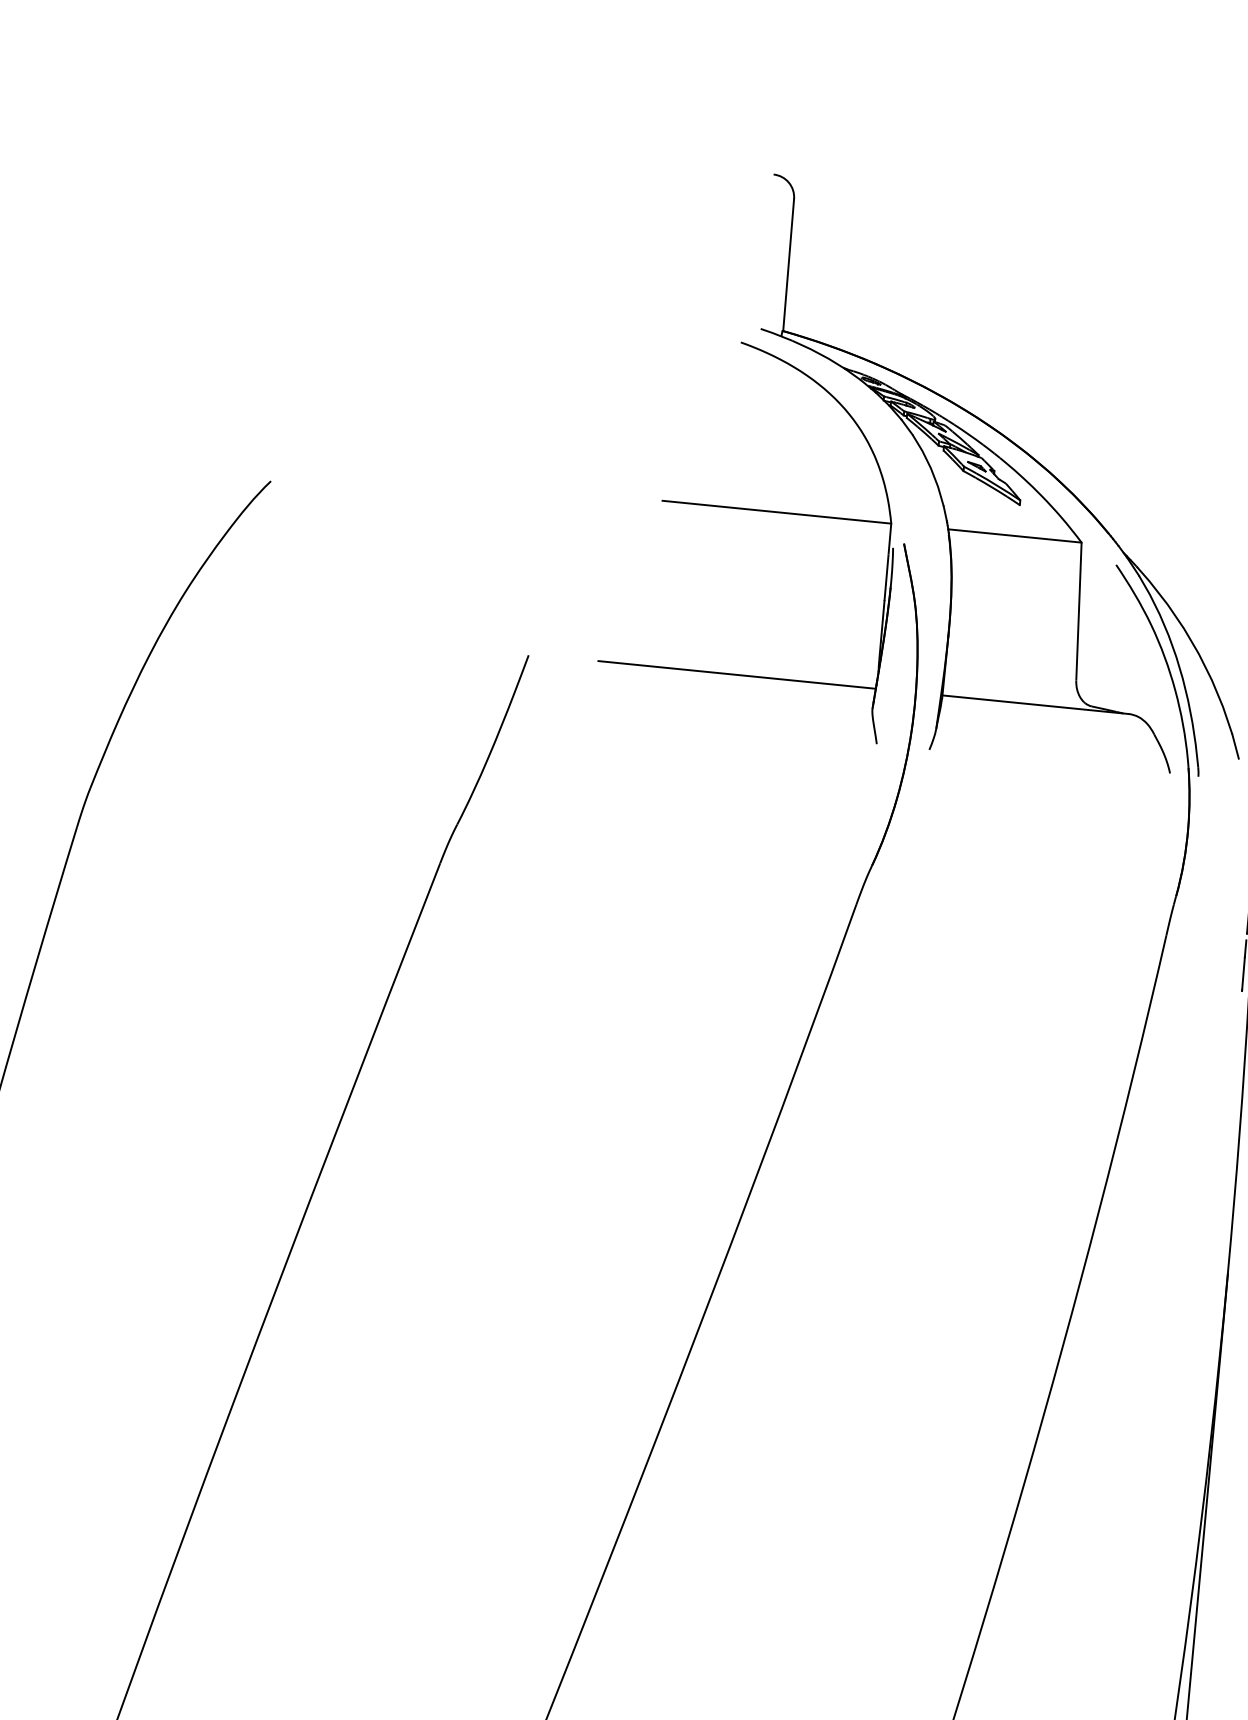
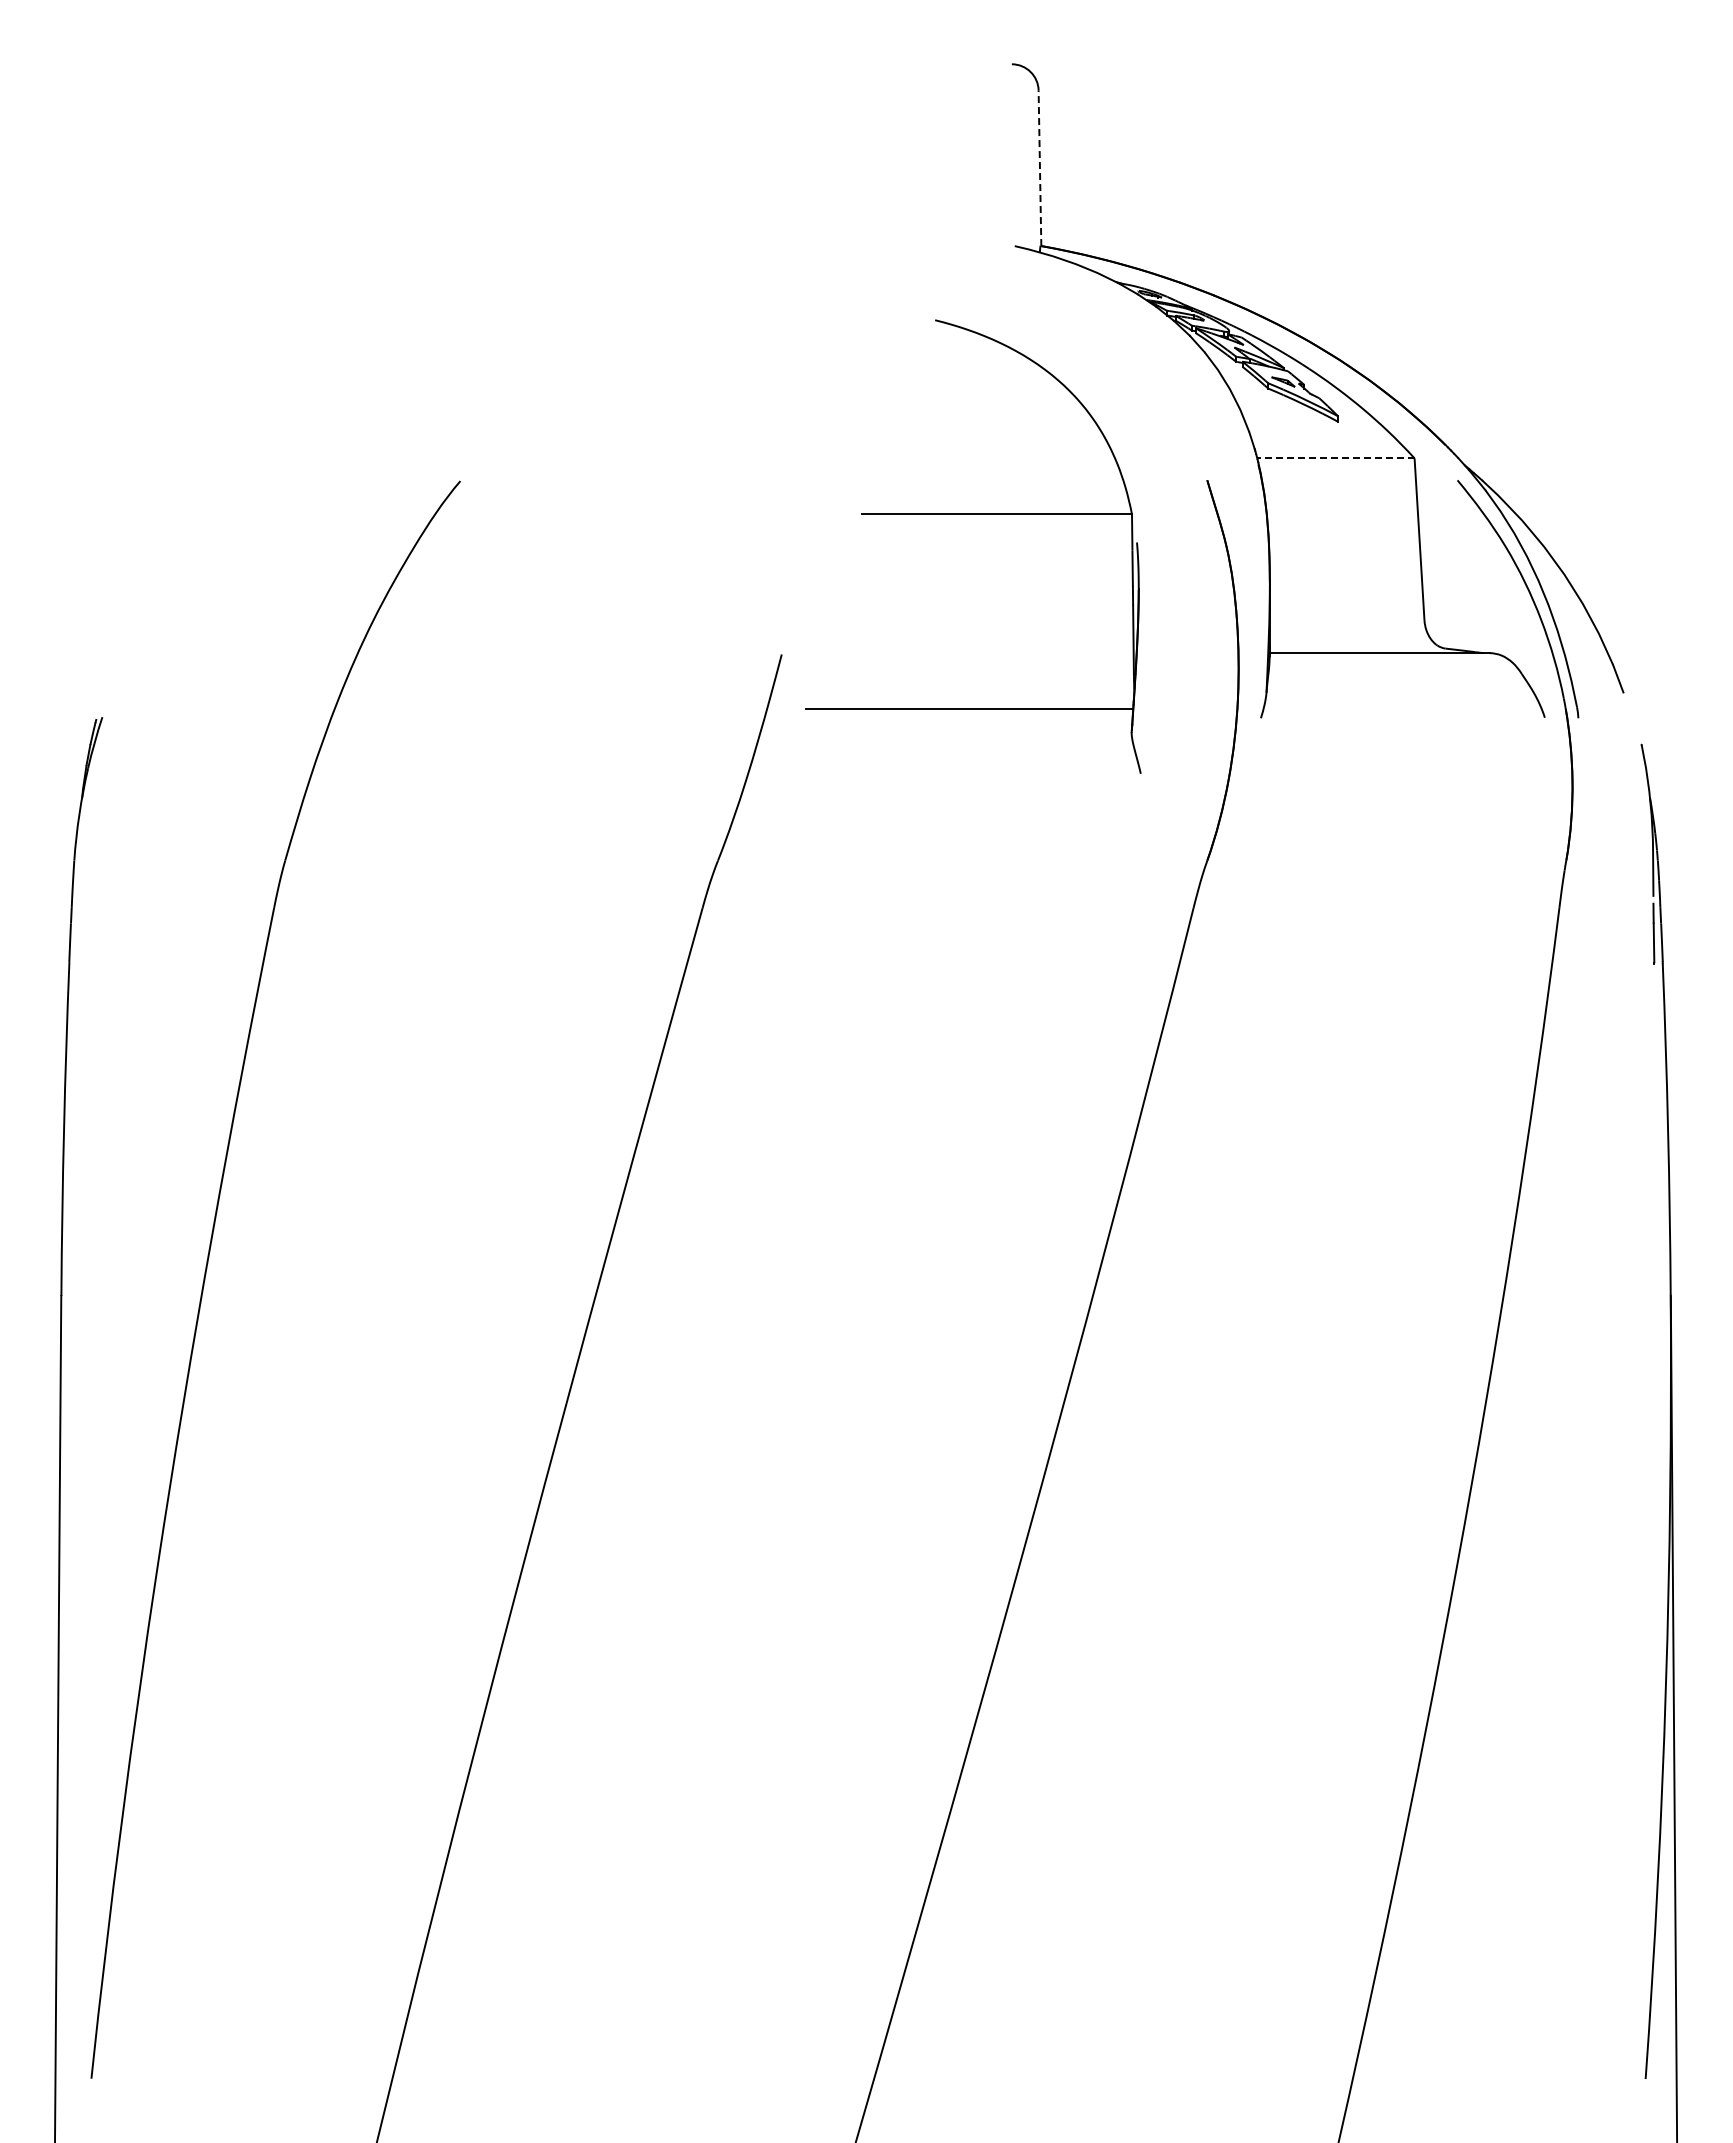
line: (788, 265) -> (1039, 168), solid -> dashed
part: (756, 510) -> (973, 514), moved
line: (1014, 536) -> (1335, 458), solid -> dashed

